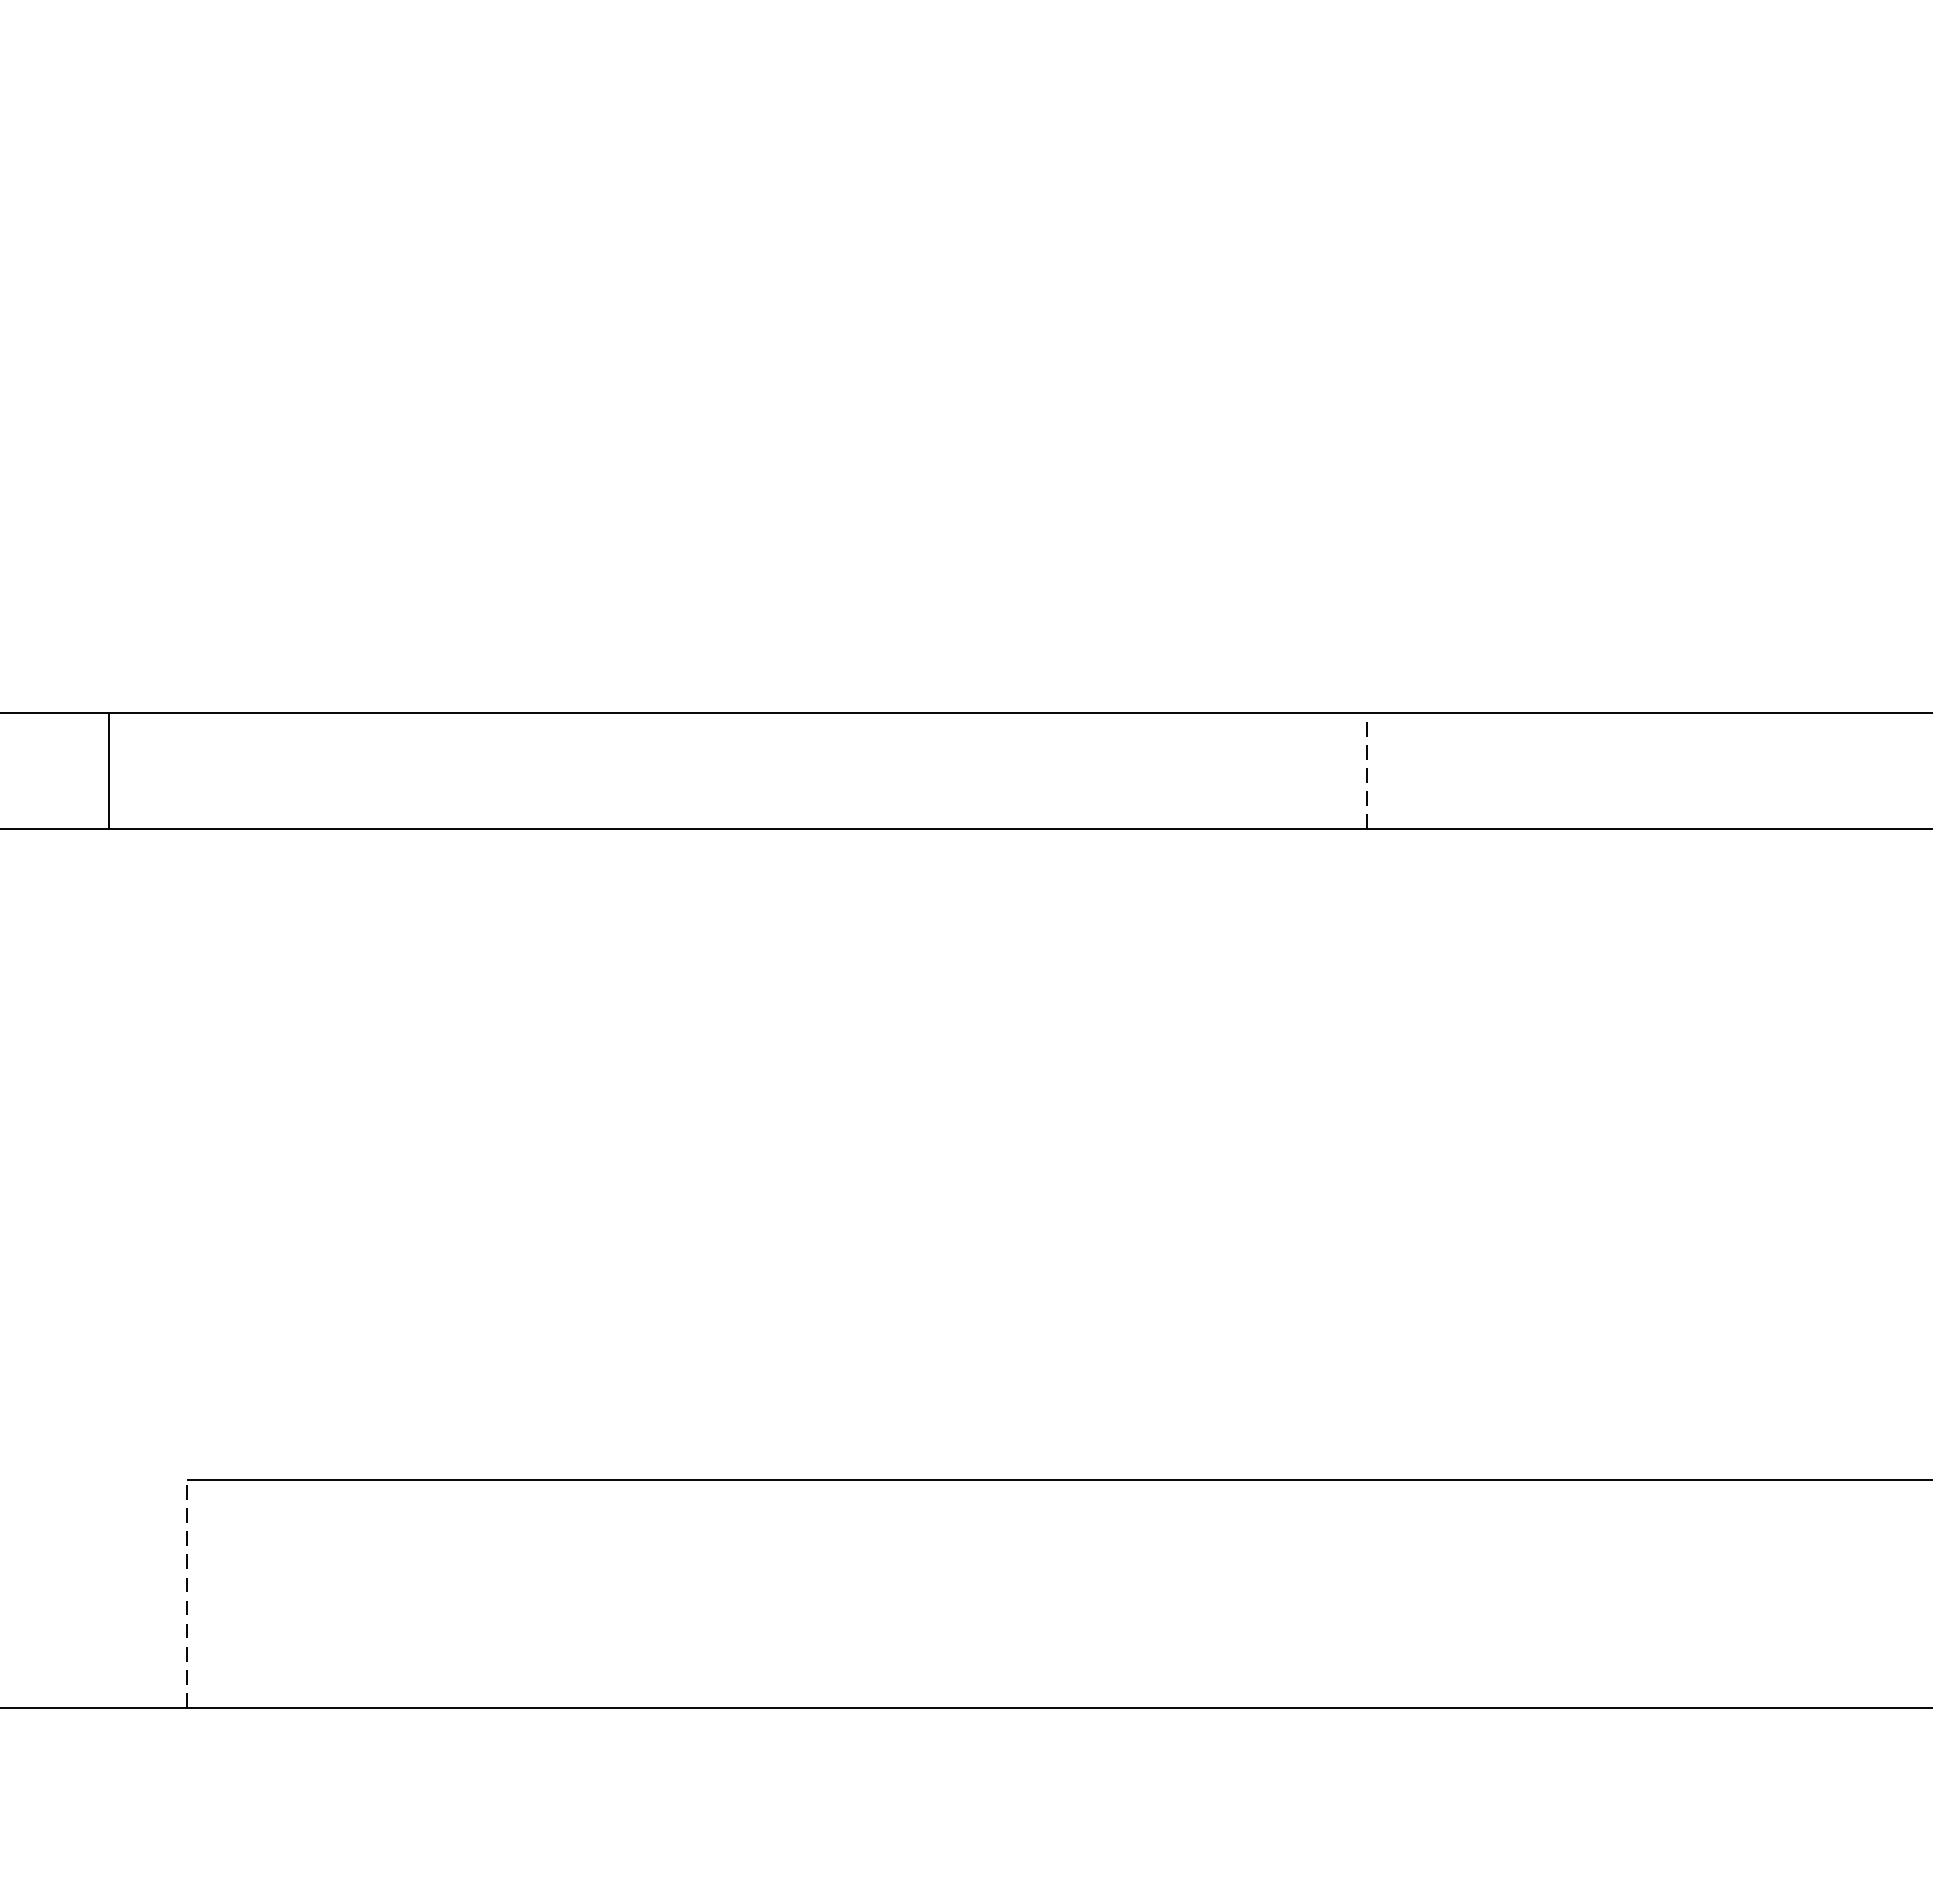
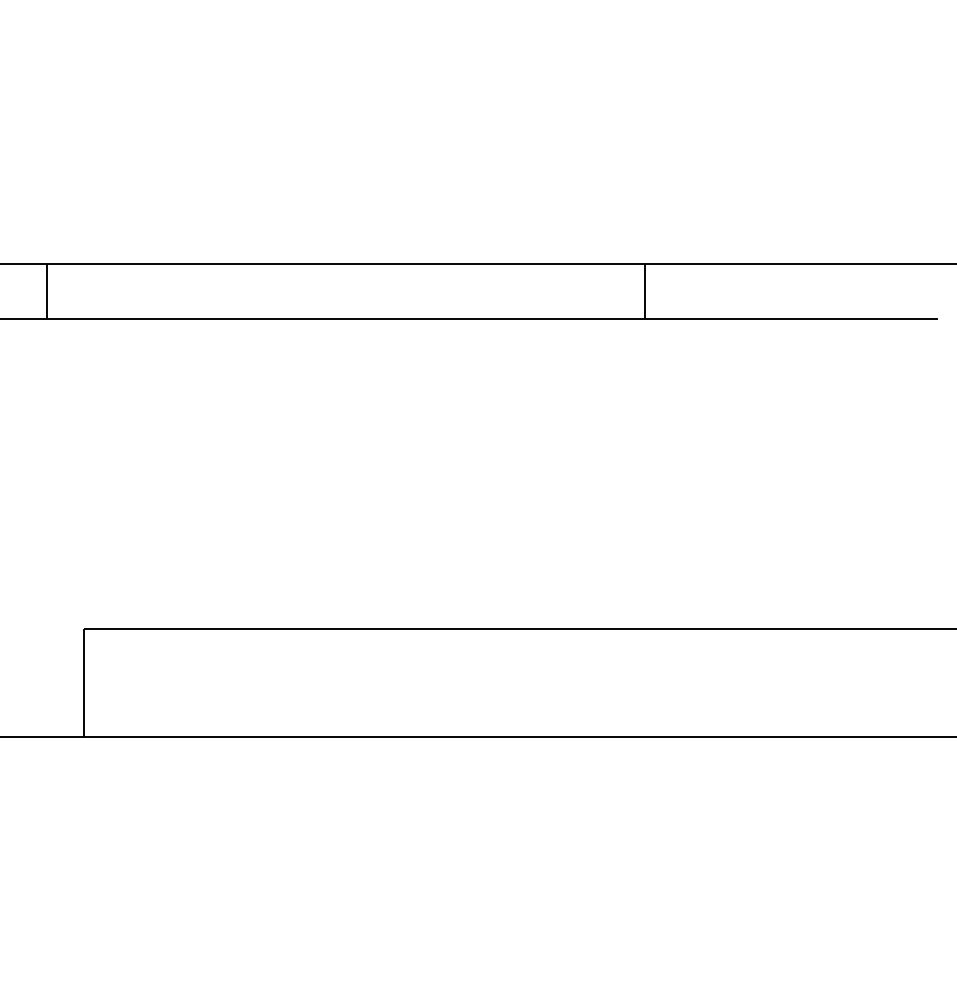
line: (1366, 771) -> (645, 291), dashed -> solid
line: (187, 1593) -> (84, 682), dashed -> solid

